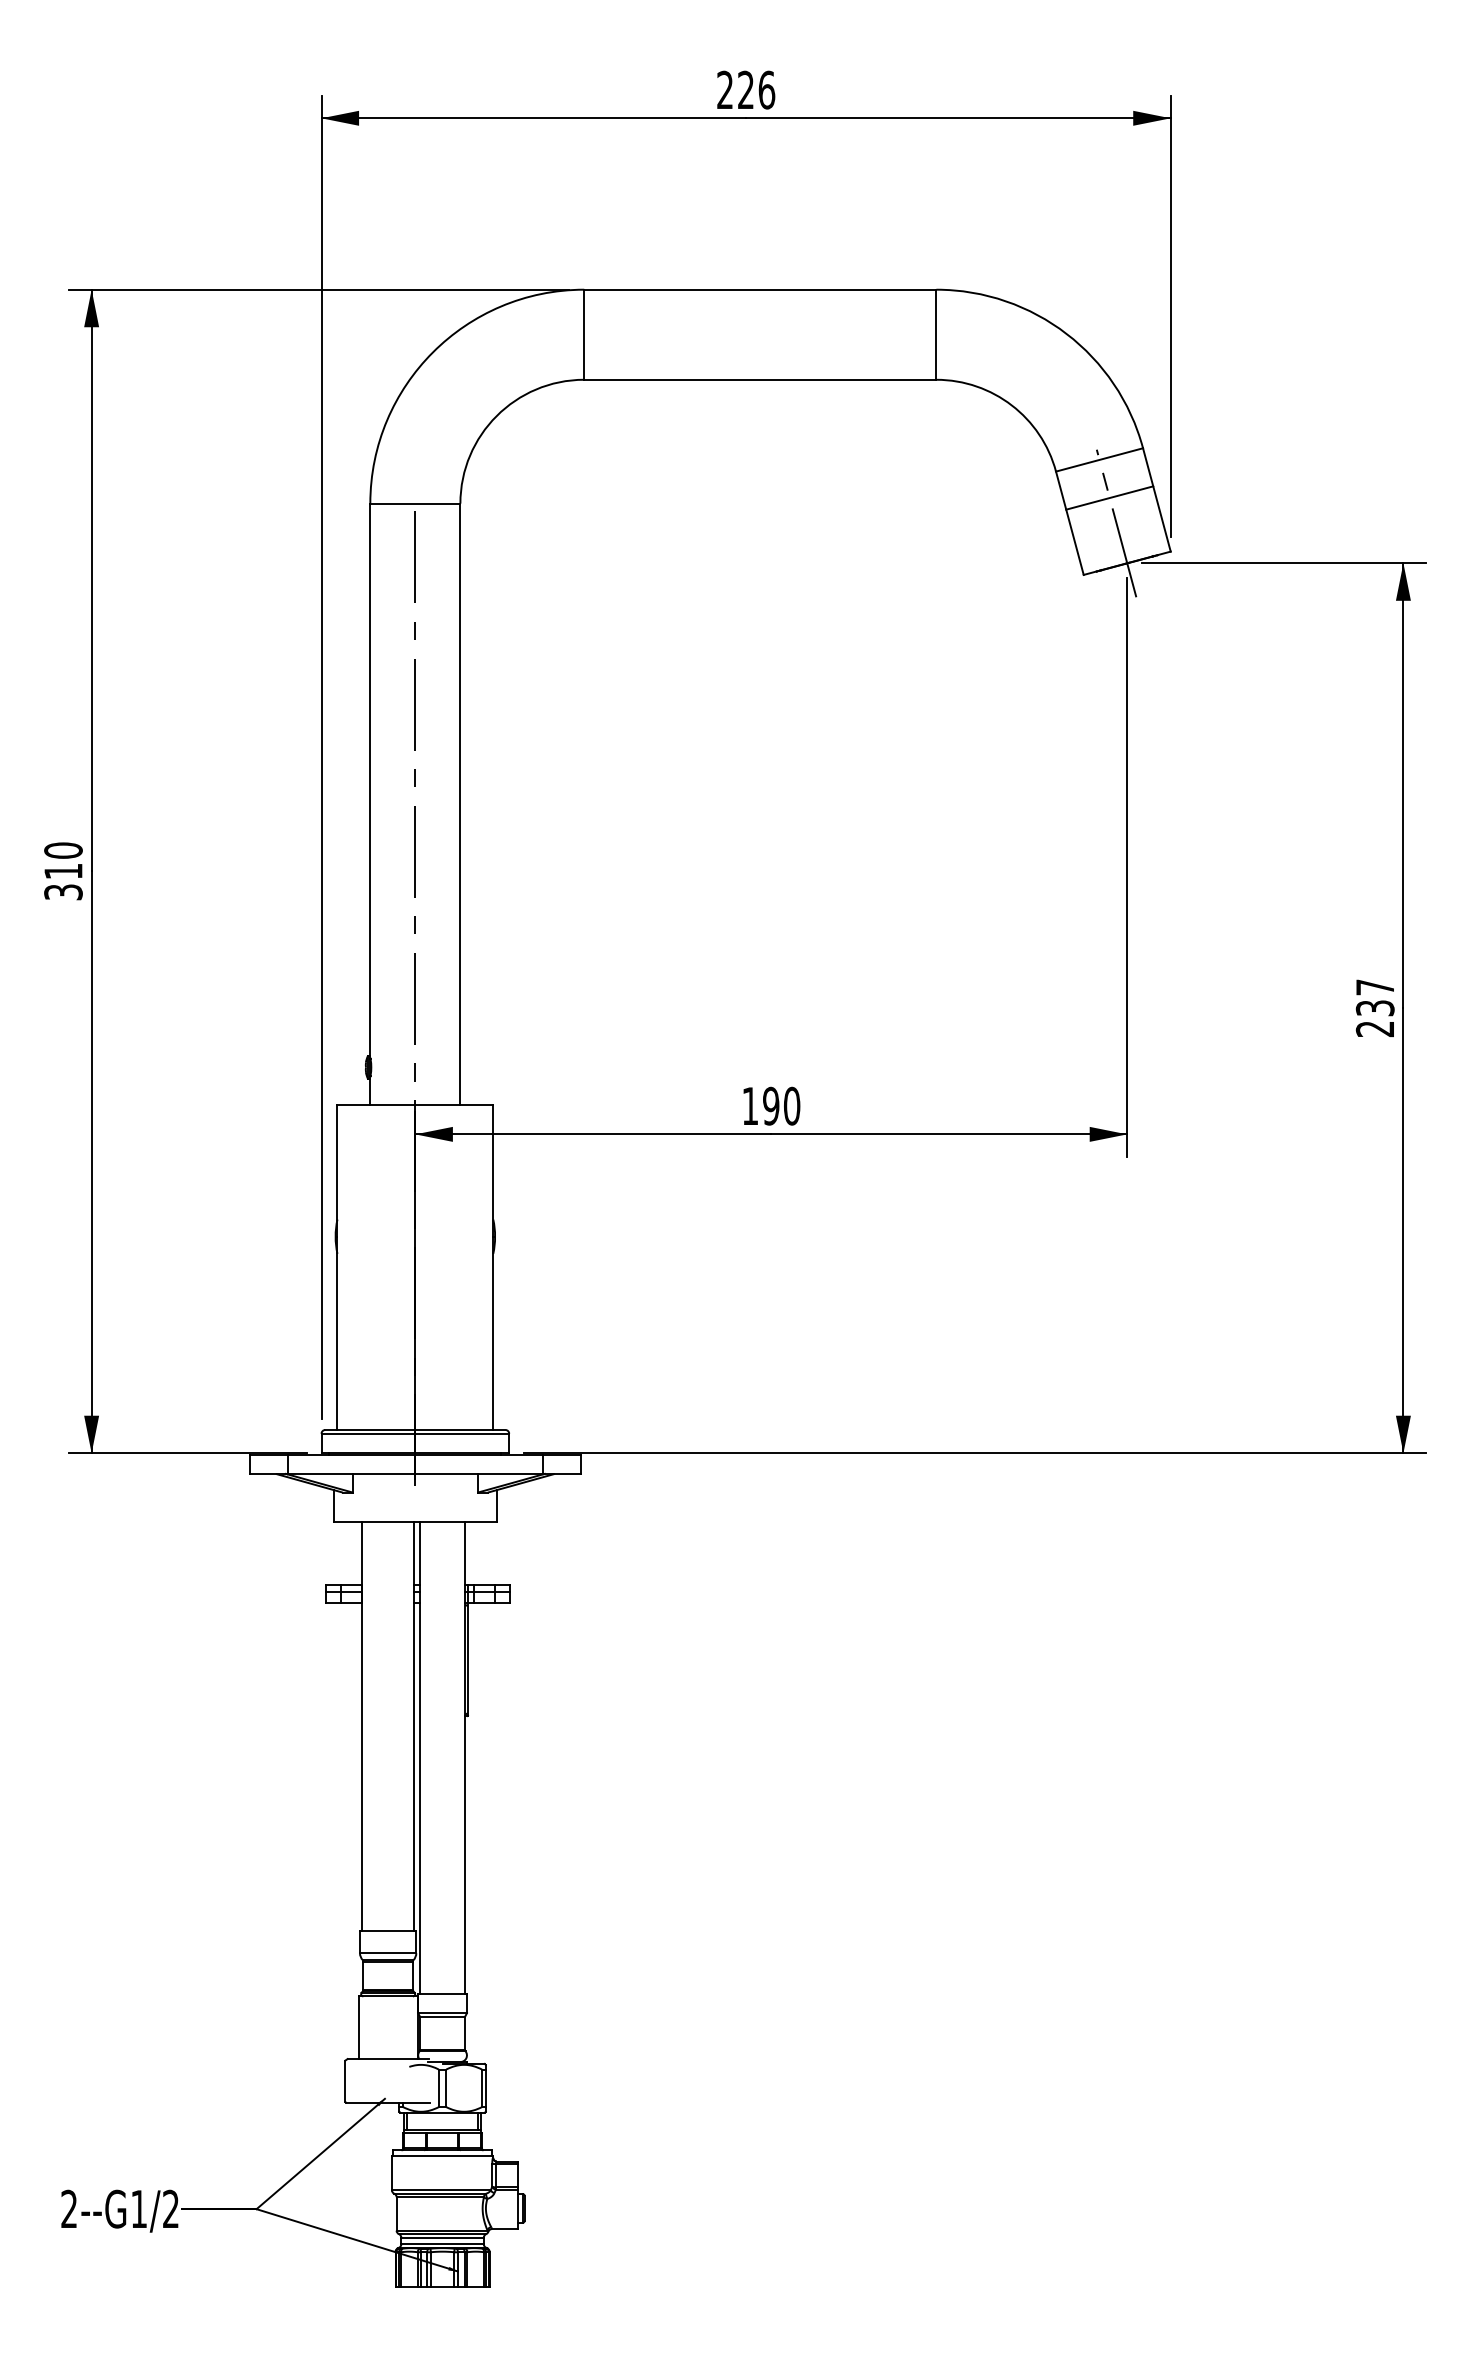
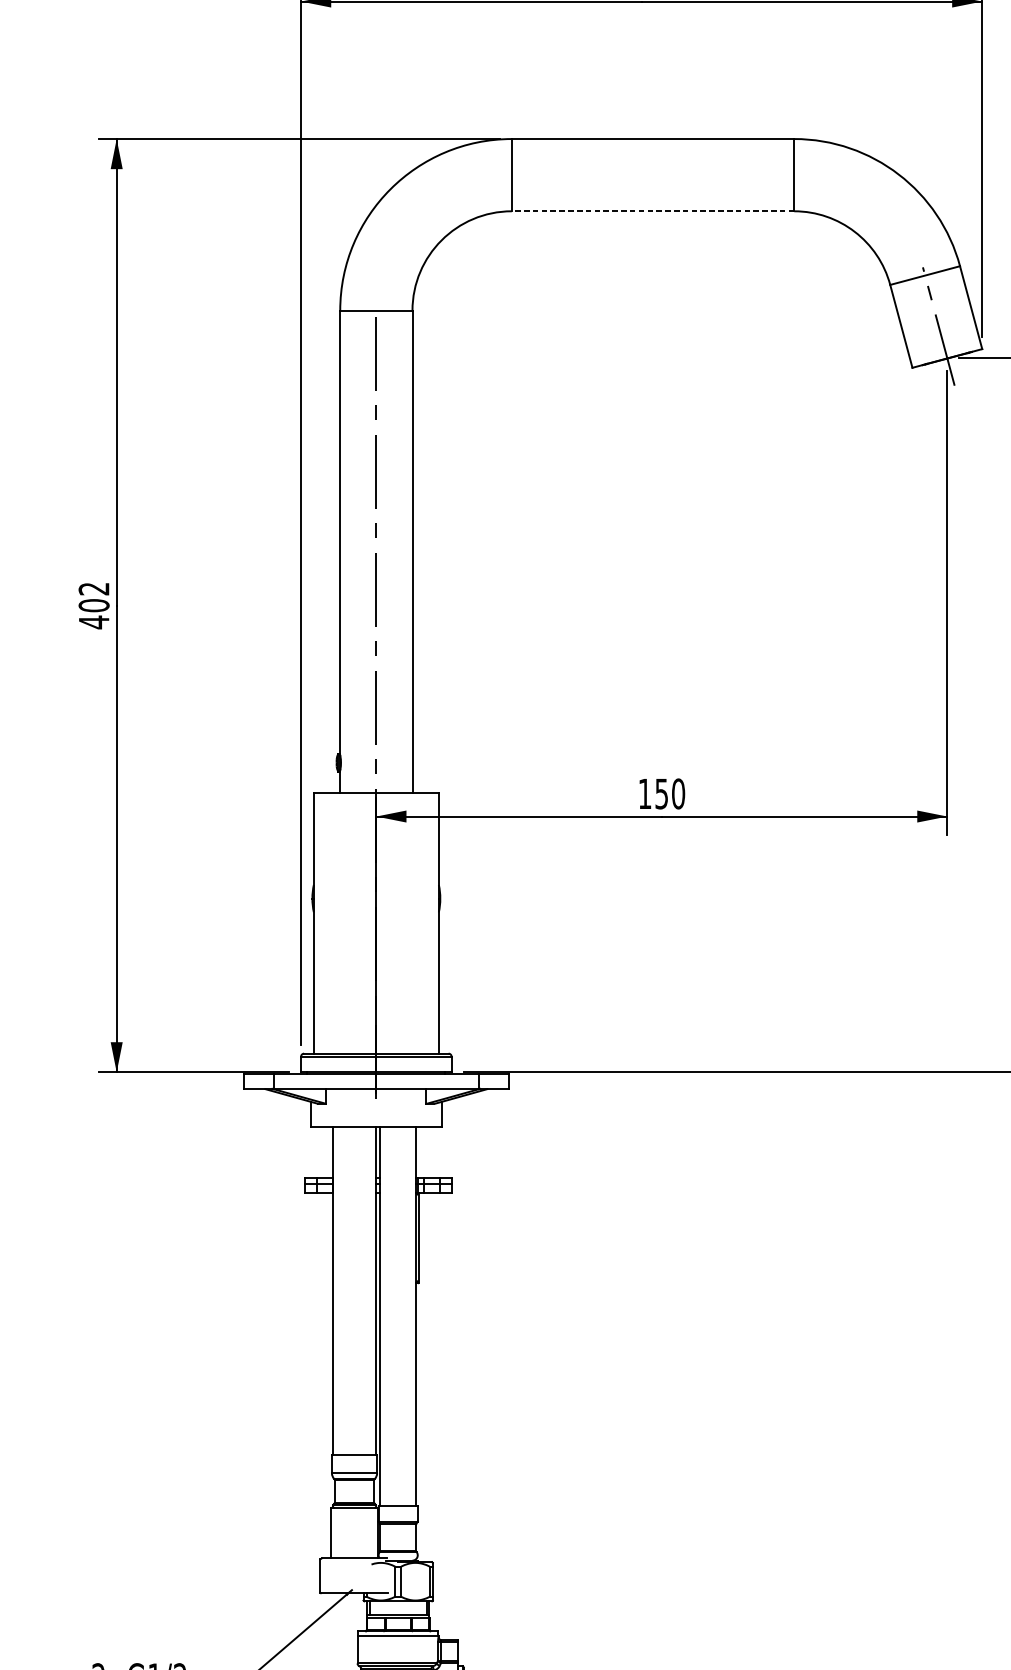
line: (759, 379) -> (652, 211), solid -> dashed
line: (1109, 497) -> (933, 305), removed
text: (63, 871) -> (94, 605), 310 -> 402
text: (771, 1105) -> (662, 793), 190 -> 150

